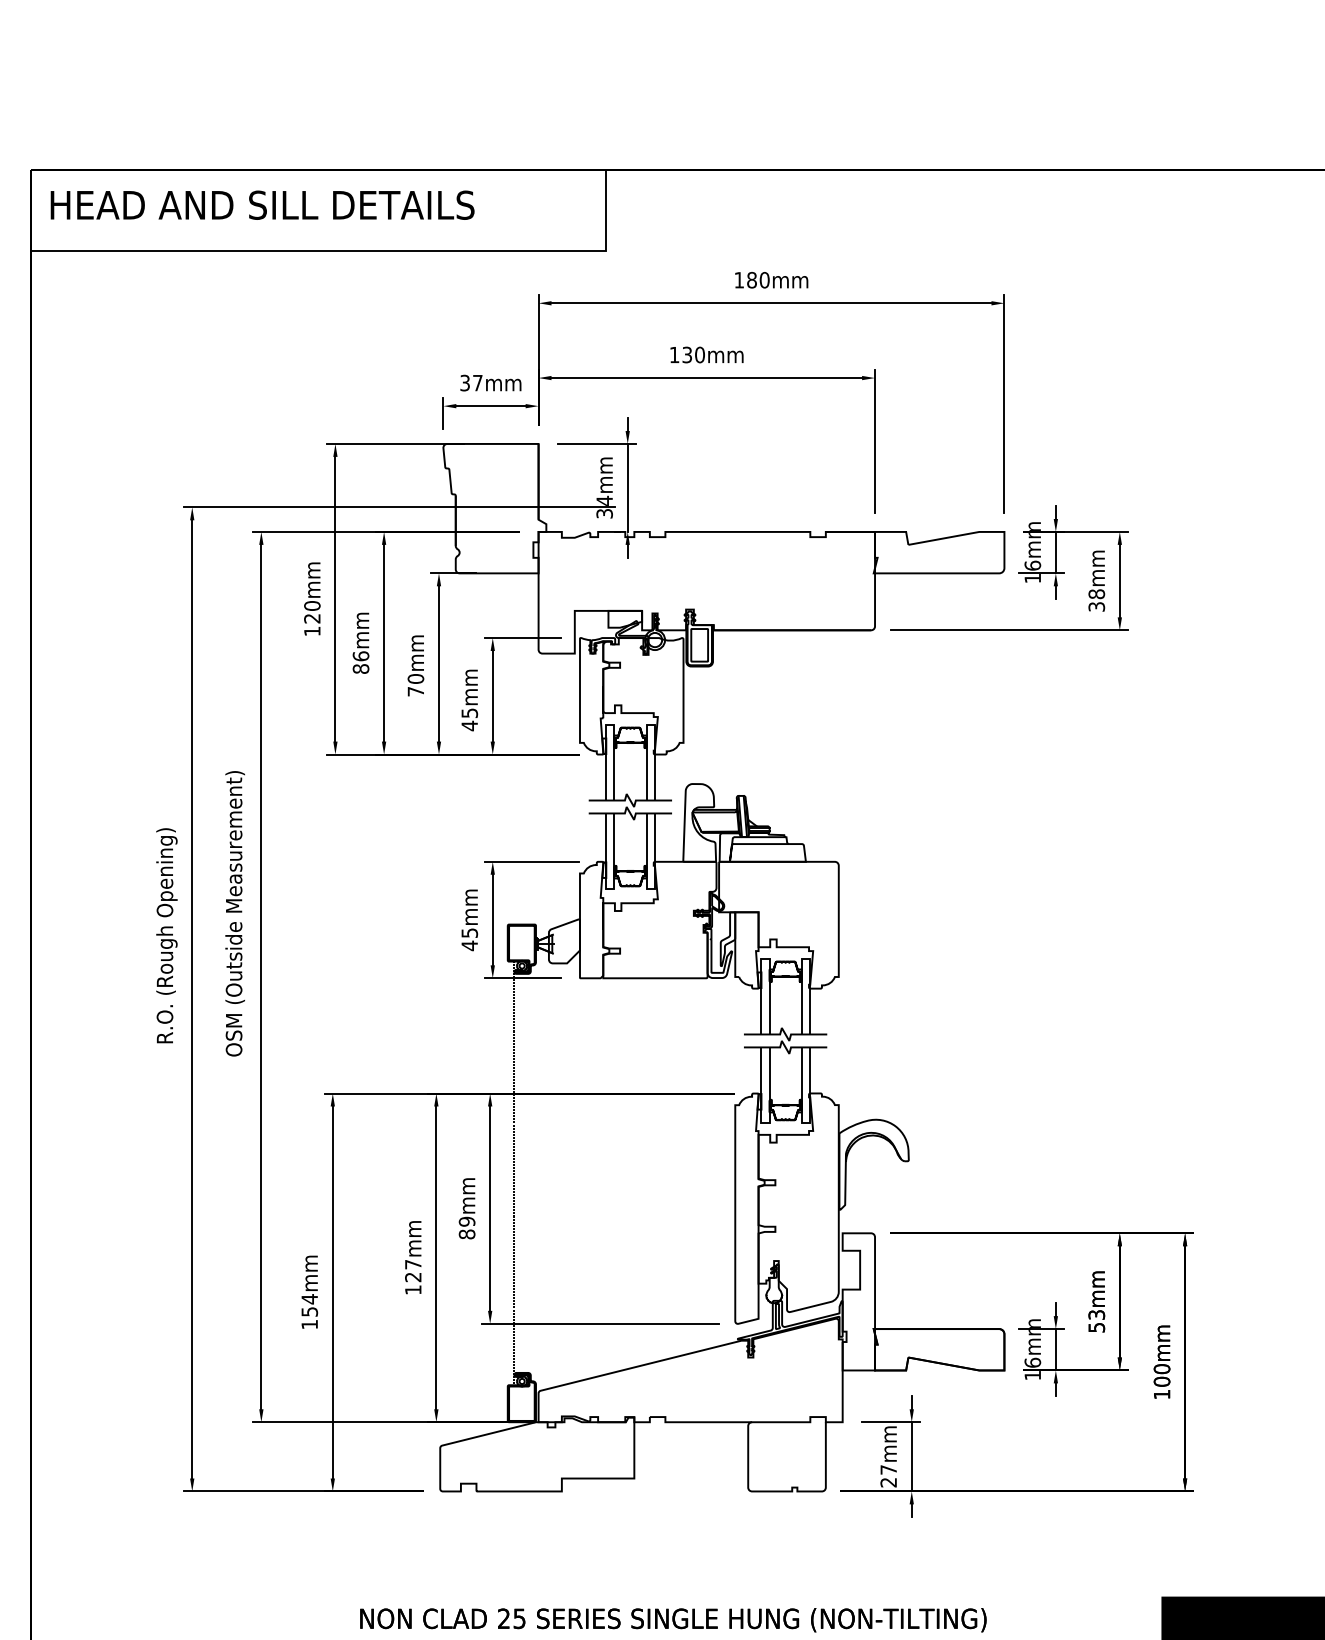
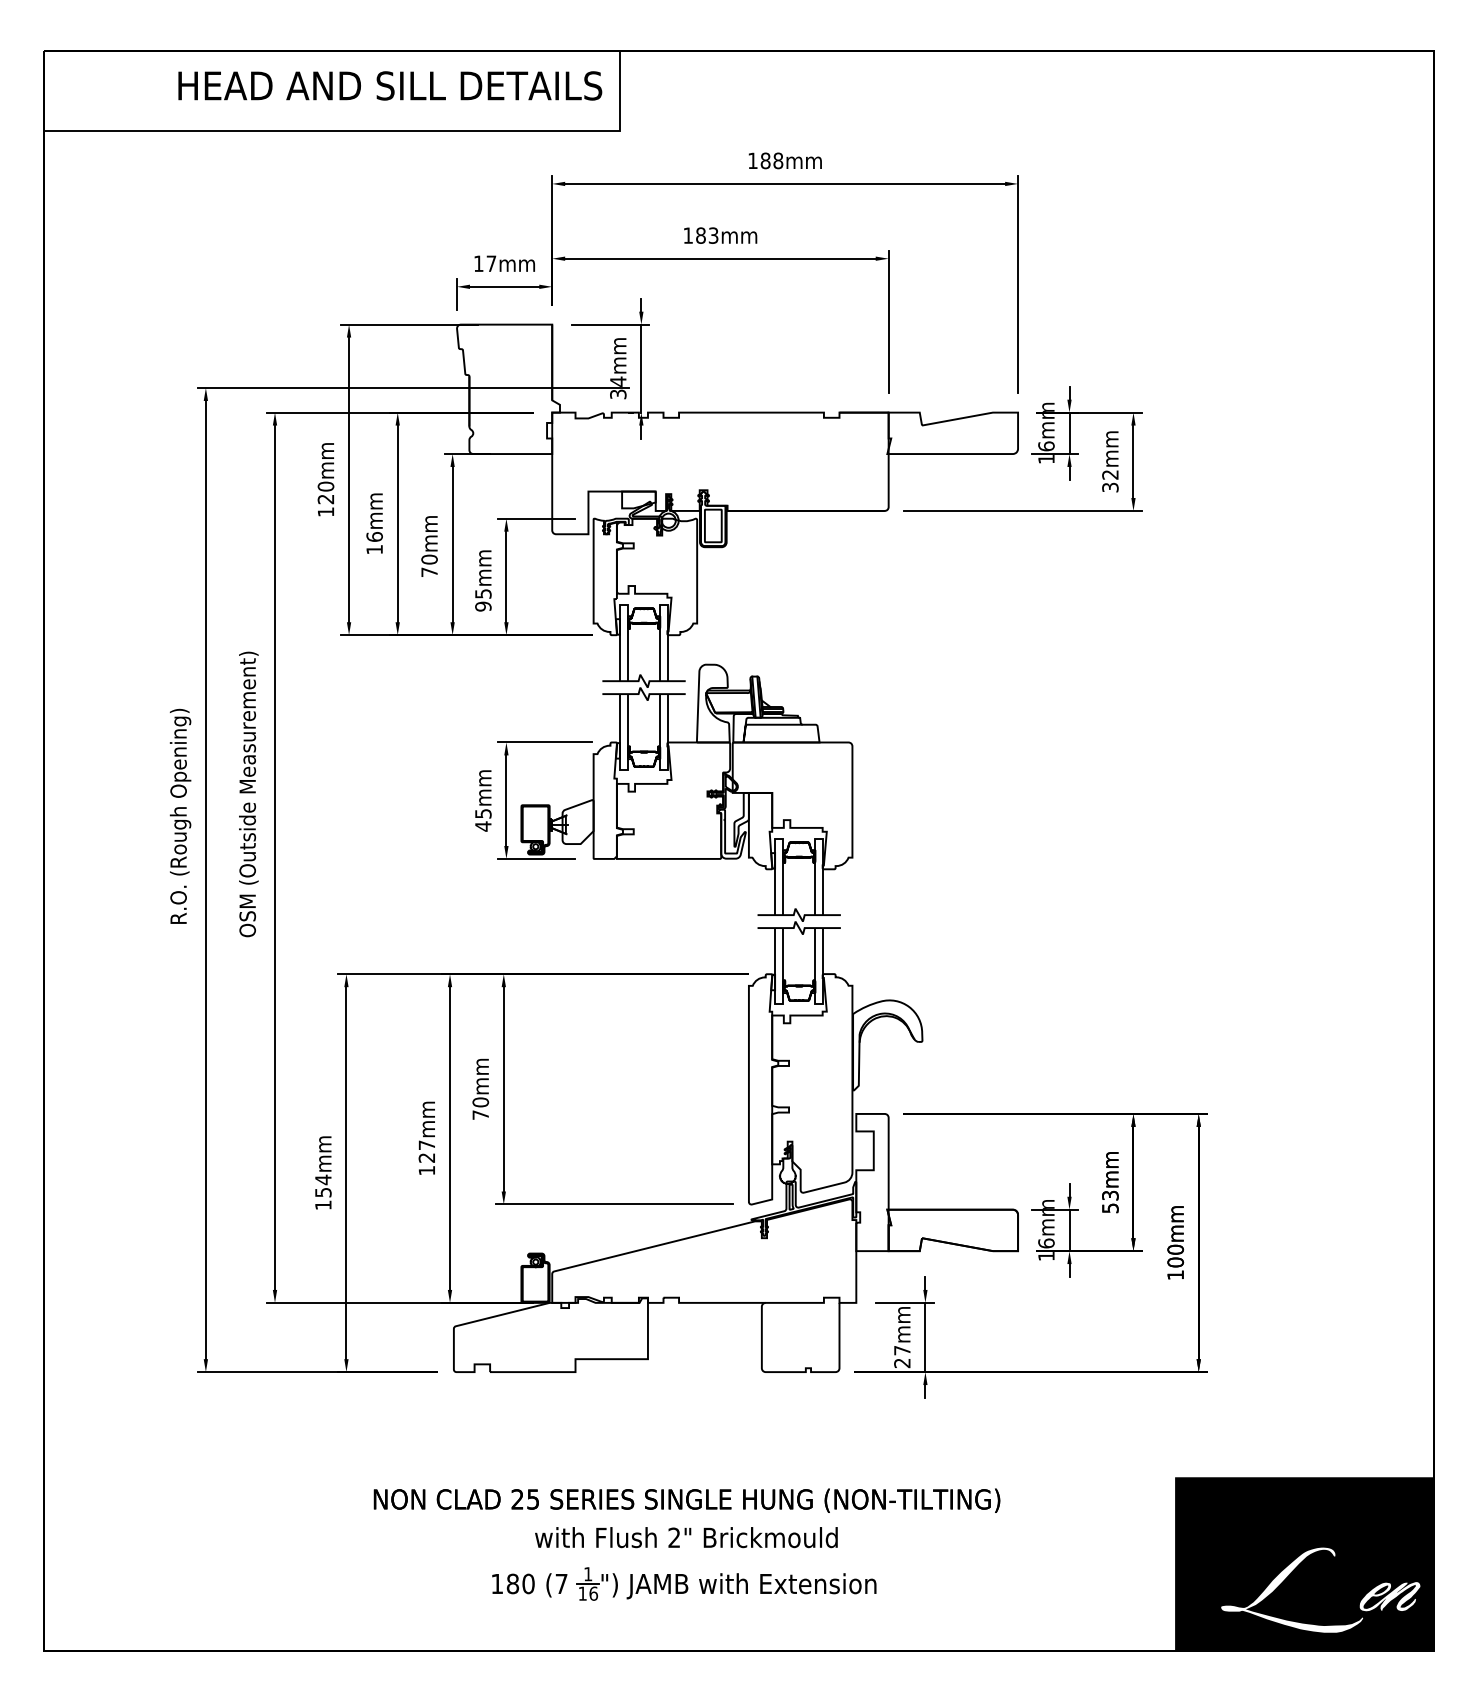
text: (262, 204) -> (390, 85), moved
text: (764, 279) -> (778, 160), 180mm -> 188mm
text: (693, 354) -> (707, 235), 130mm -> 183mm
text: (464, 382) -> (478, 263), 37mm -> 17mm
text: (1096, 593) -> (1110, 474), 38mm -> 32mm
text: (360, 668) -> (374, 549), 86mm -> 16mm
text: (469, 725) -> (483, 606), 45mm -> 95mm
line: (513, 1172) -> (527, 1053), removed
text: (466, 1227) -> (480, 1108), 89mm -> 70mm

